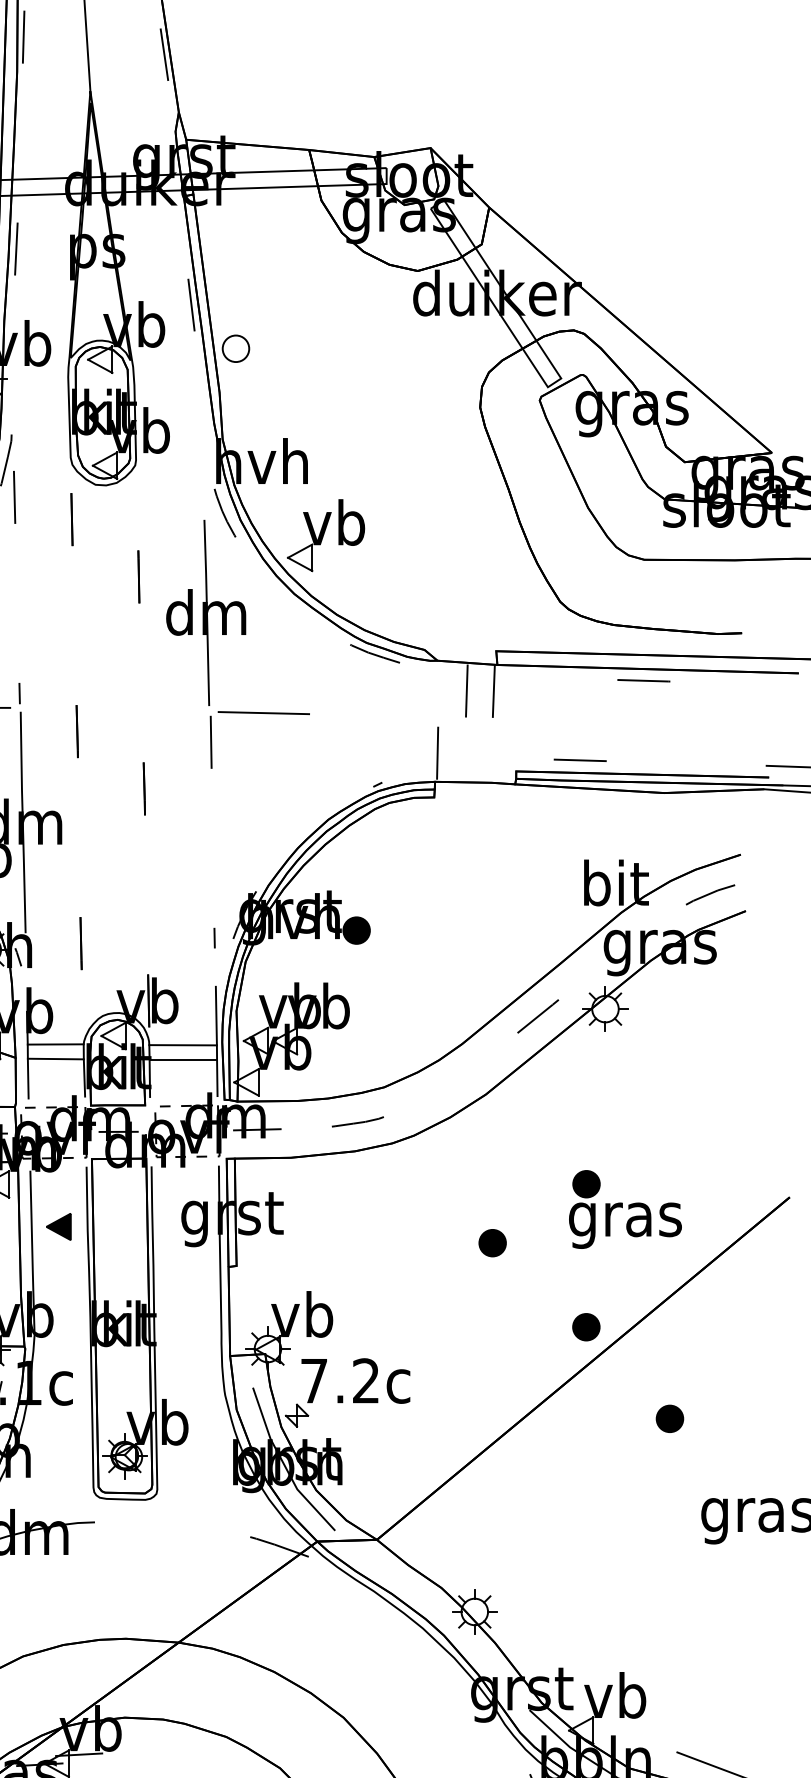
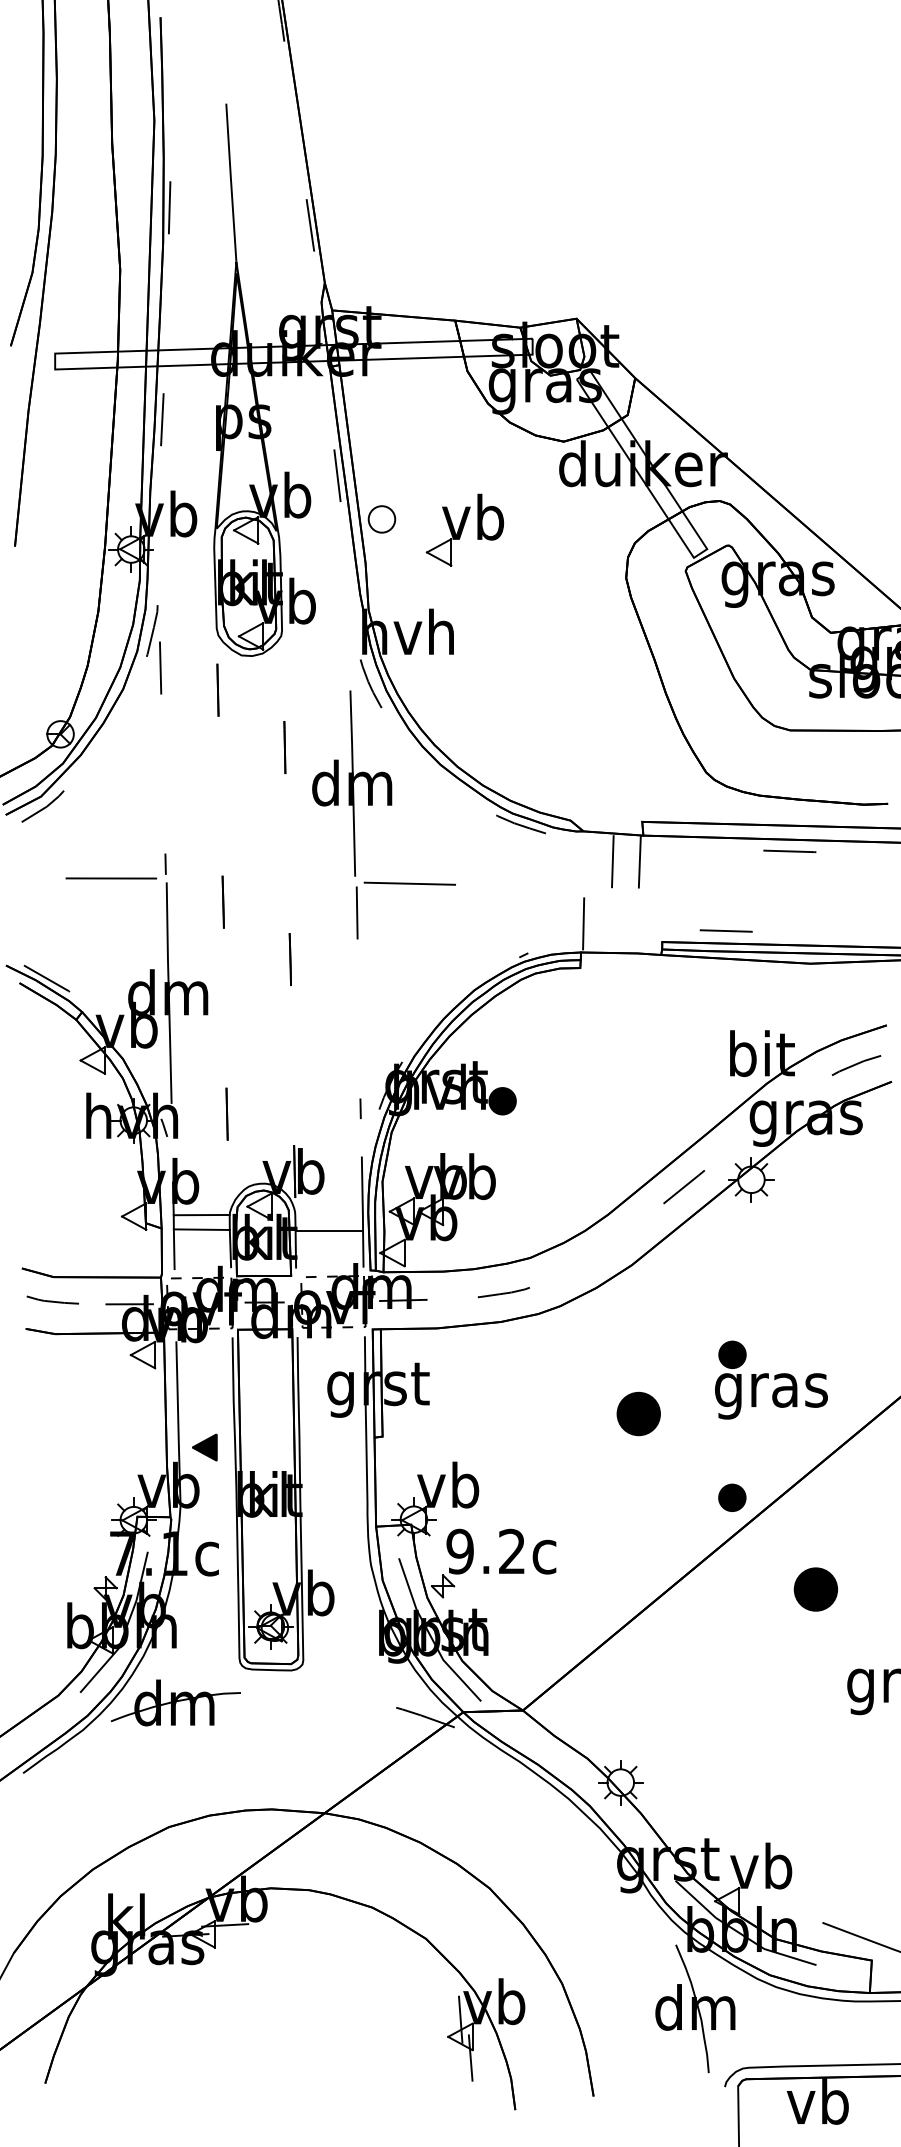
part: (325, 534) -> (464, 529), moved
line: (182, 1044) -> (328, 1215), removed
part: (58, 1226) -> (204, 1447), moved
part: (492, 1242) -> (638, 1413), size x1.6
text: (313, 1380) -> (459, 1551), 7.2c -> 9.2c
part: (669, 1418) -> (815, 1589), size x1.6

